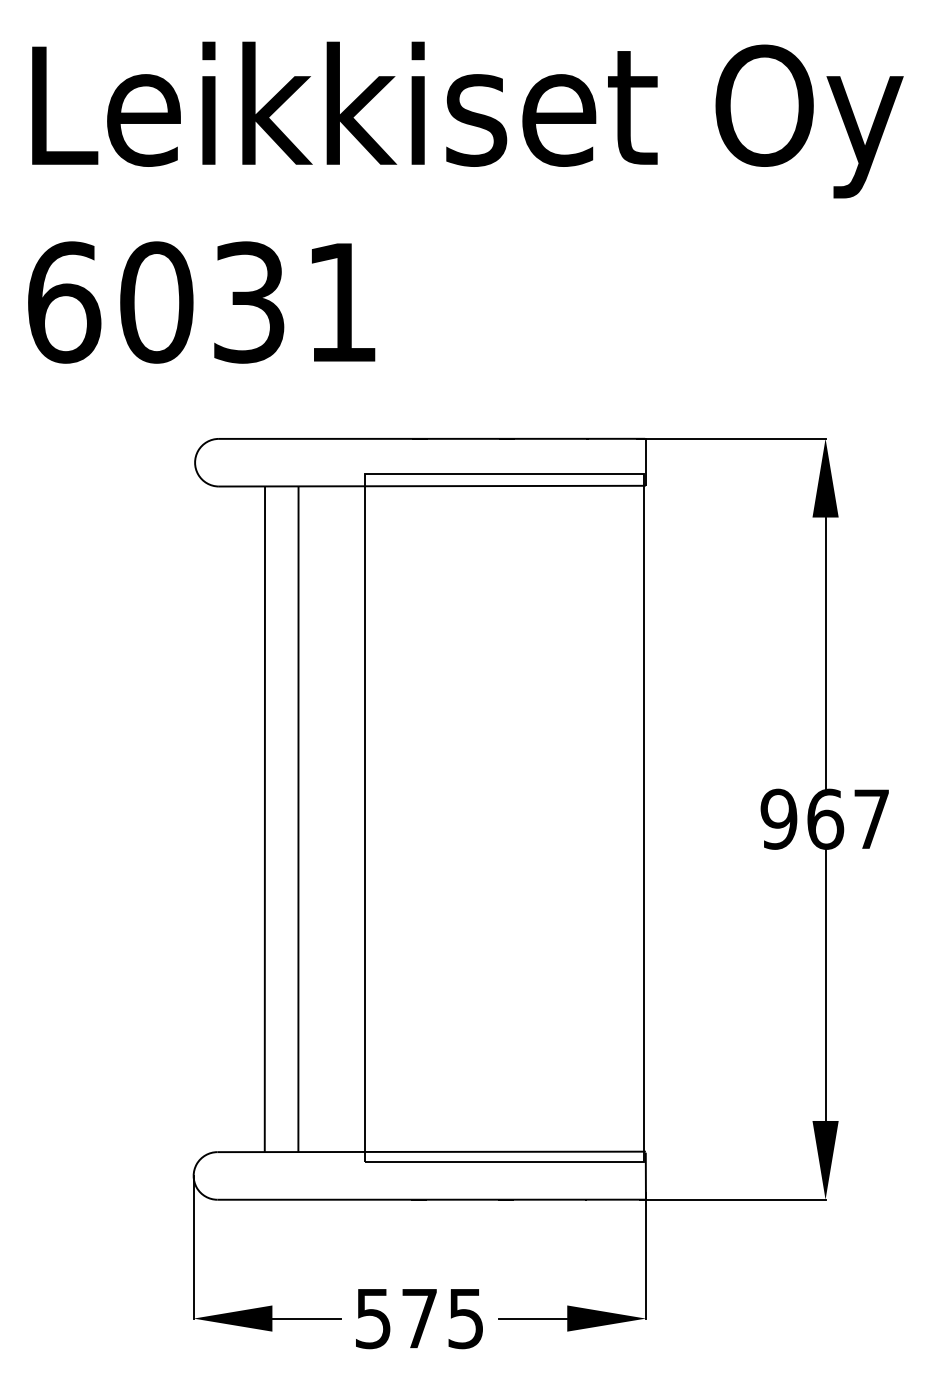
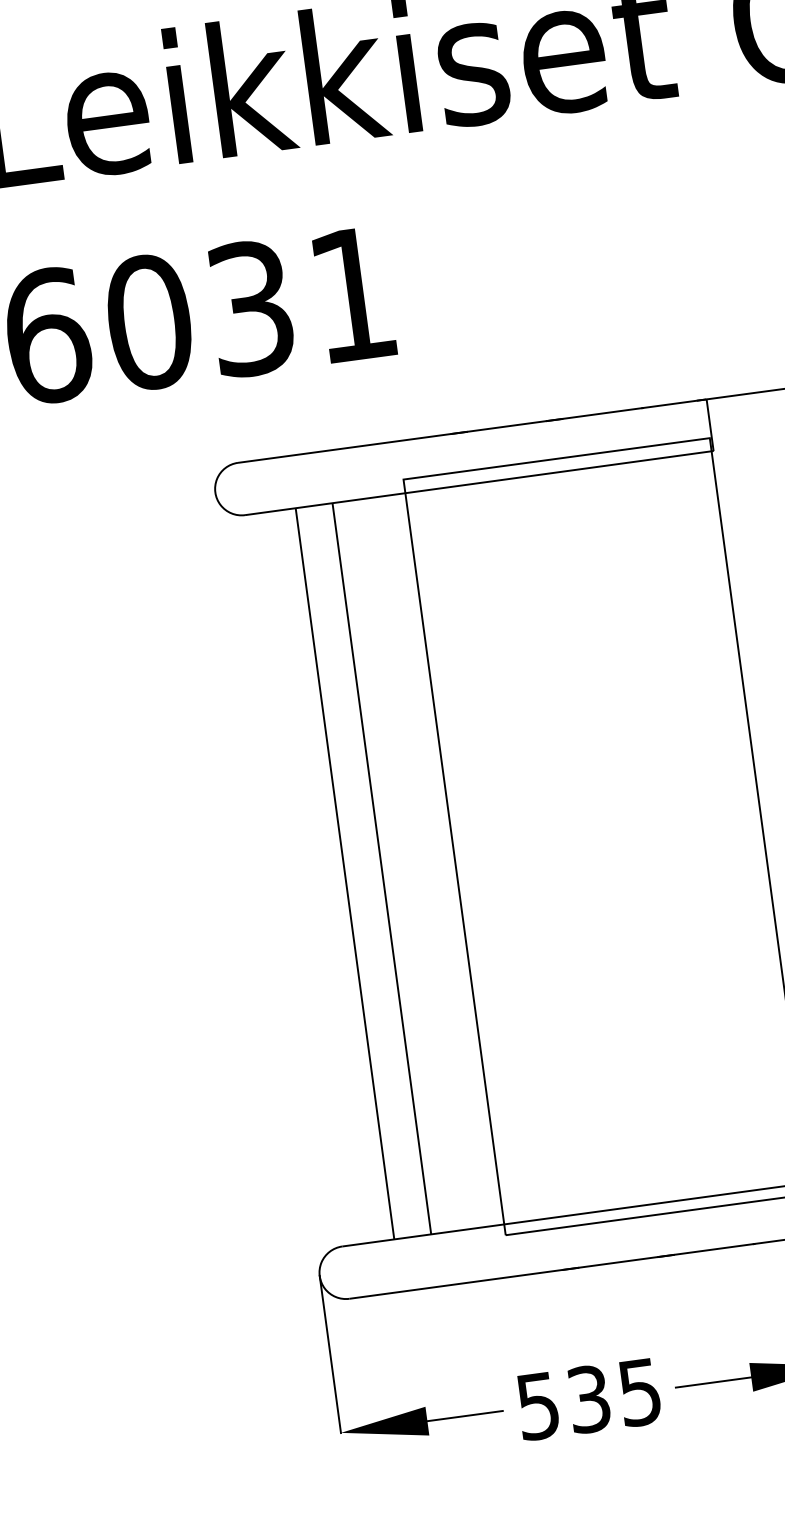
text: (419, 1318) -> (588, 1399), 575 -> 535

